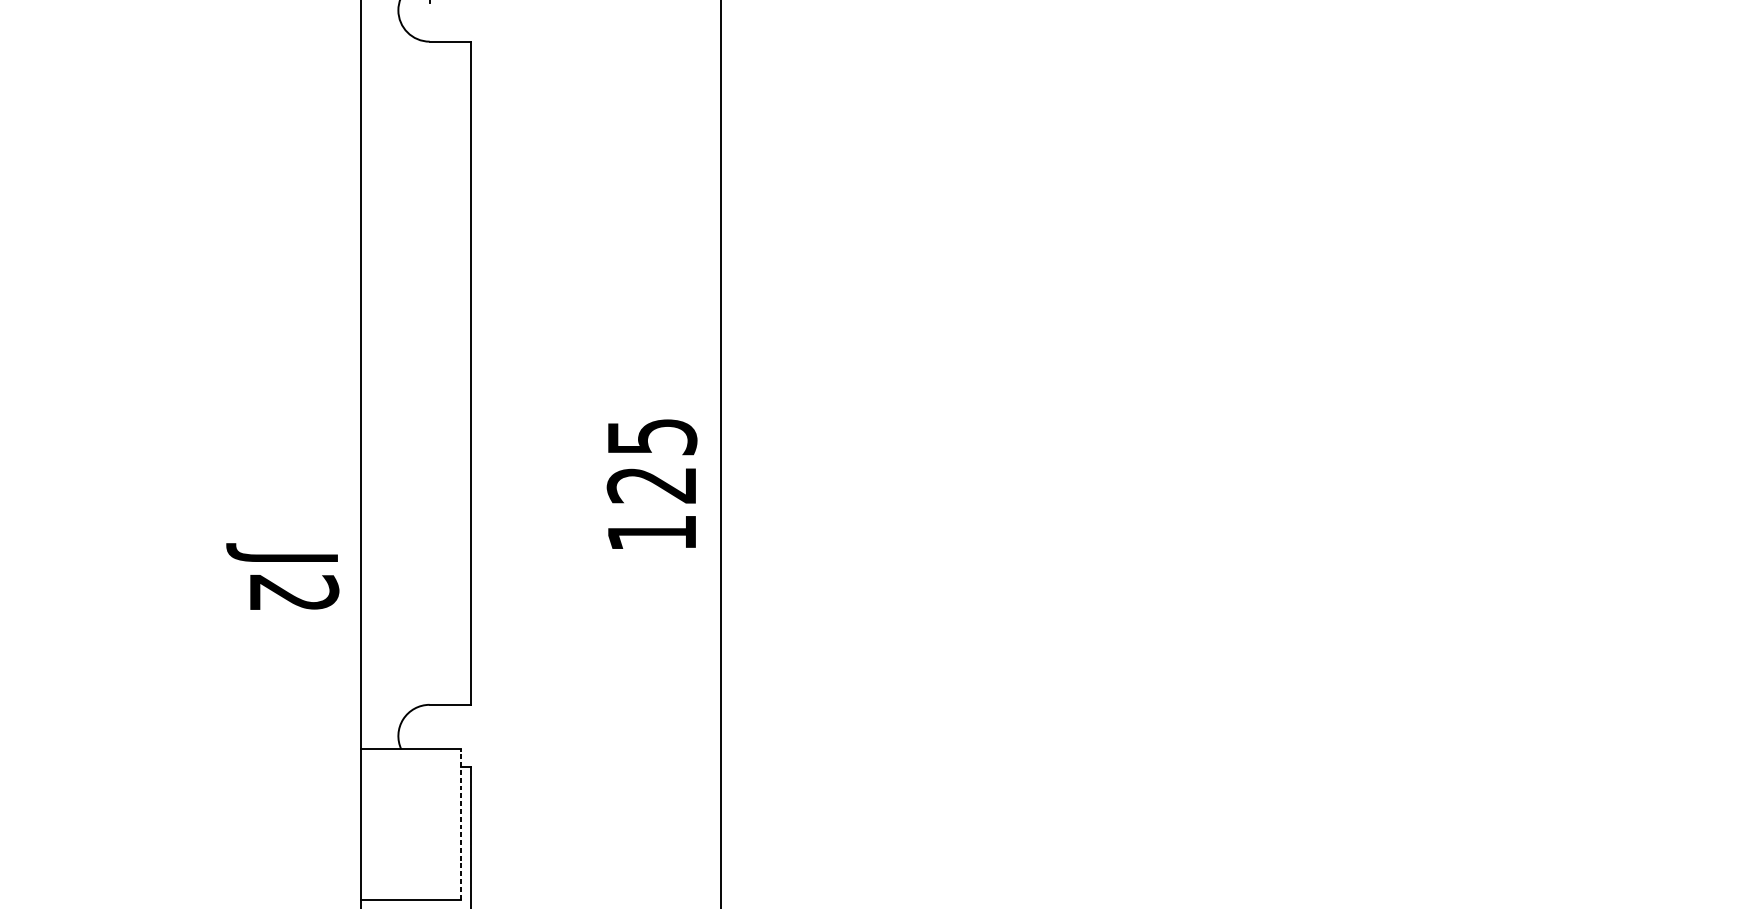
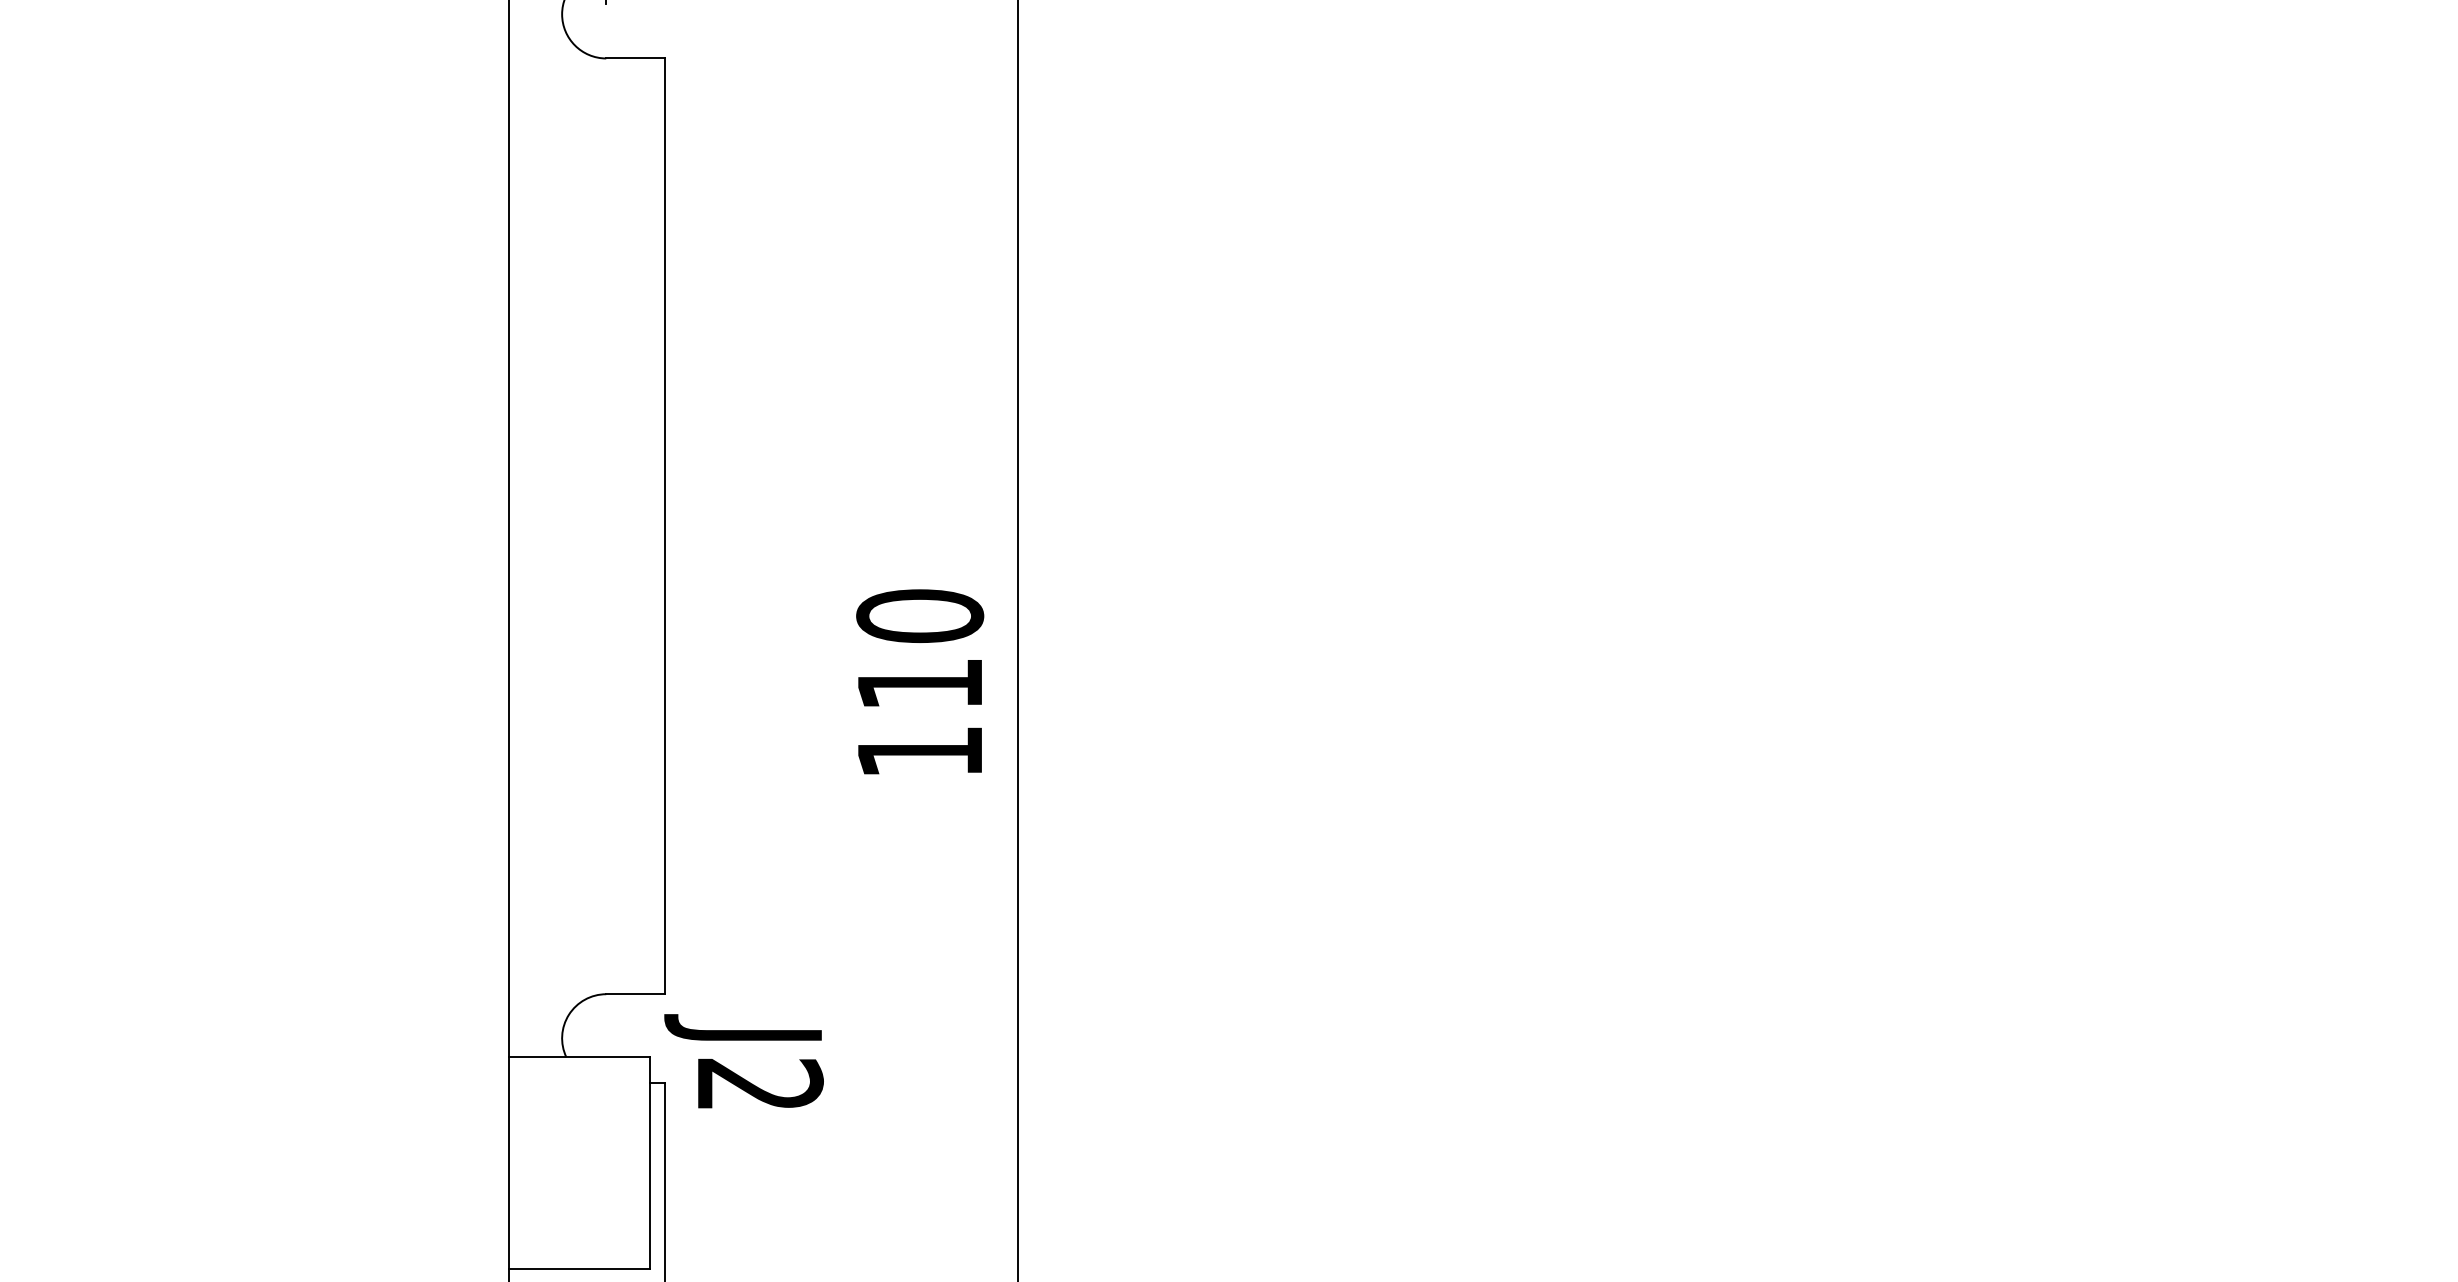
text: (652, 460) -> (920, 649), 125 -> 110
text: (282, 576) -> (743, 1061), moved
line: (461, 824) -> (650, 1163), dashed -> solid

